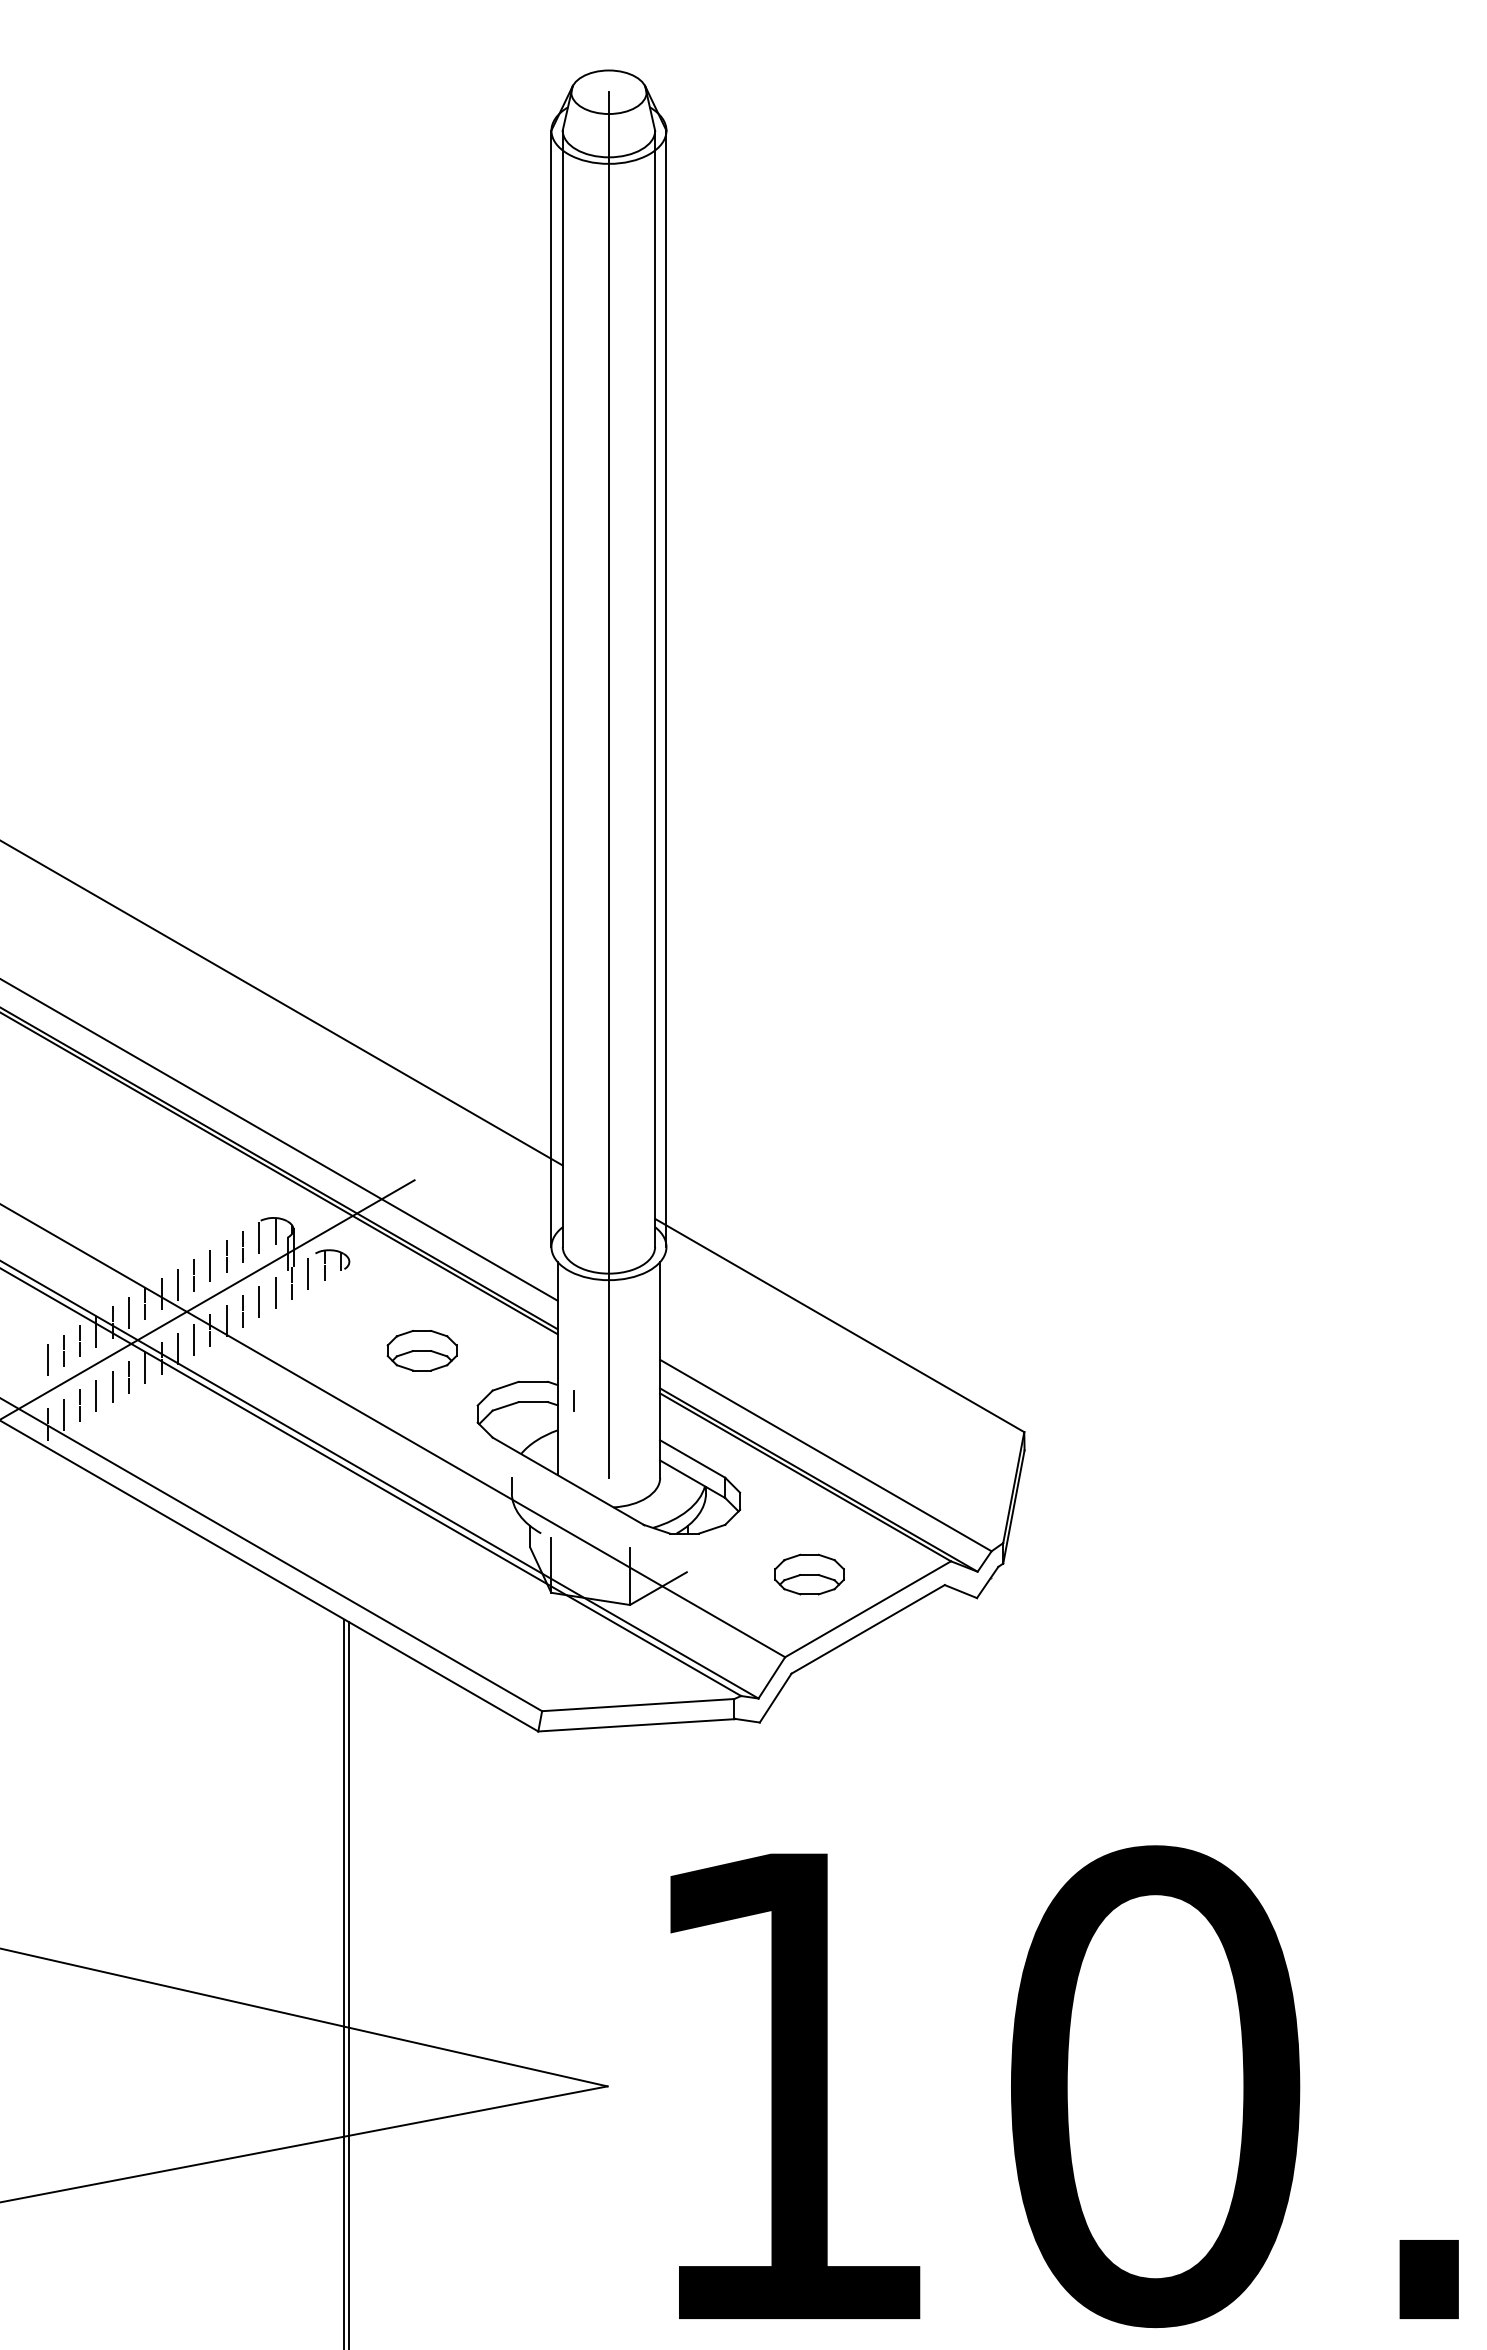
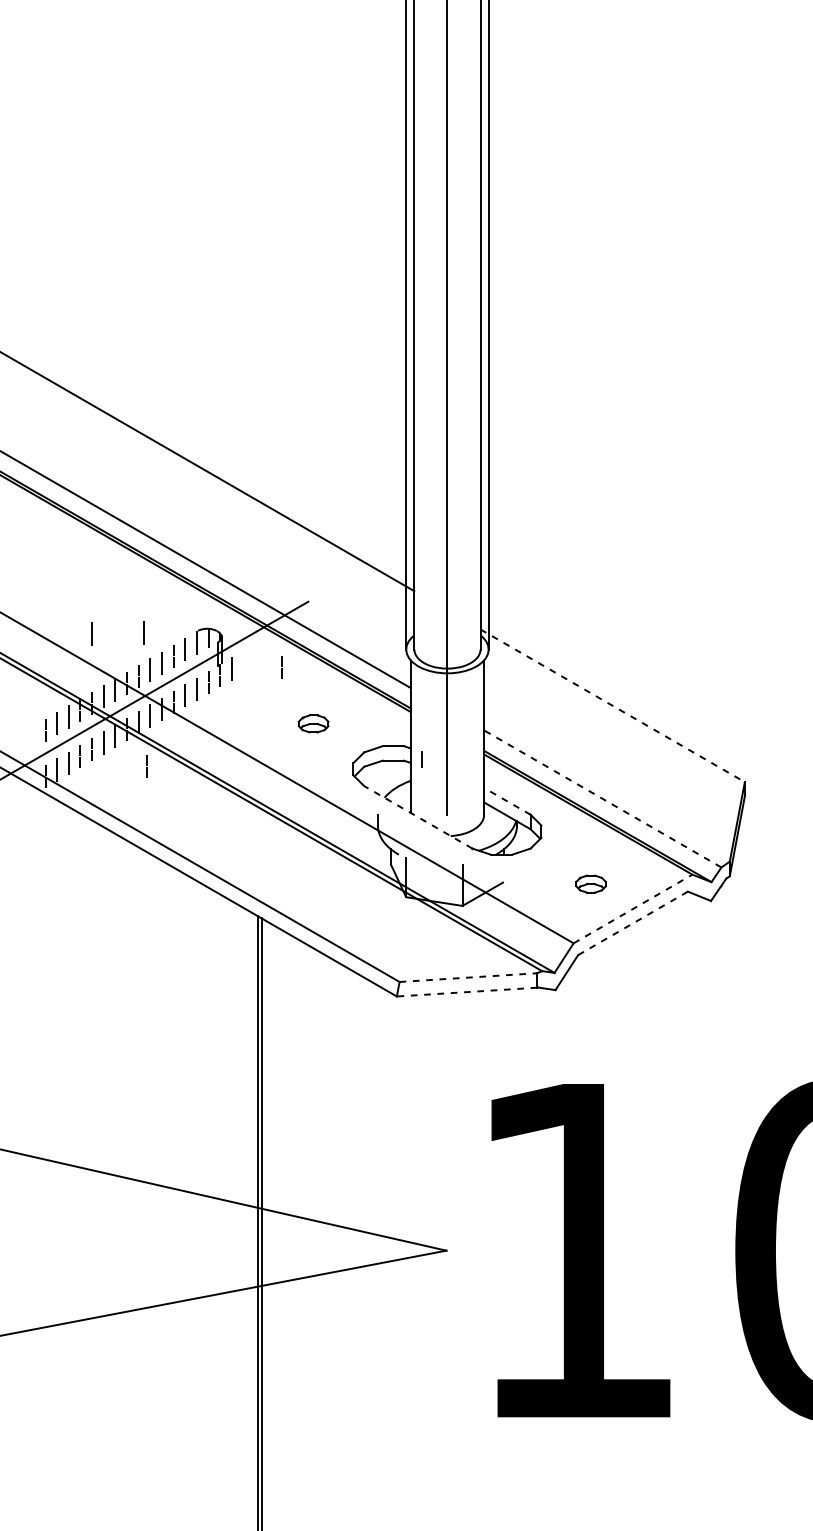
line: (185, 1223) -> (144, 632), added
line: (112, 1224) -> (91, 633), added
part: (325, 1263) -> (244, 661), removed
line: (376, 1271) -> (280, 667), added
line: (840, 1325) -> (613, 705), solid -> dashed
part: (421, 1350) -> (313, 723), size x0.6
line: (188, 1409) -> (146, 765), added
line: (825, 1455) -> (602, 798), solid -> dashed
line: (692, 1458) -> (507, 801), solid -> dashed
line: (567, 1480) -> (417, 816), solid -> dashed
part: (809, 1574) -> (591, 884), size x0.6
line: (868, 1609) -> (633, 909), solid -> dashed
line: (868, 1629) -> (633, 923), solid -> dashed
line: (638, 1705) -> (468, 977), solid -> dashed
line: (635, 1725) -> (466, 992), solid -> dashed

